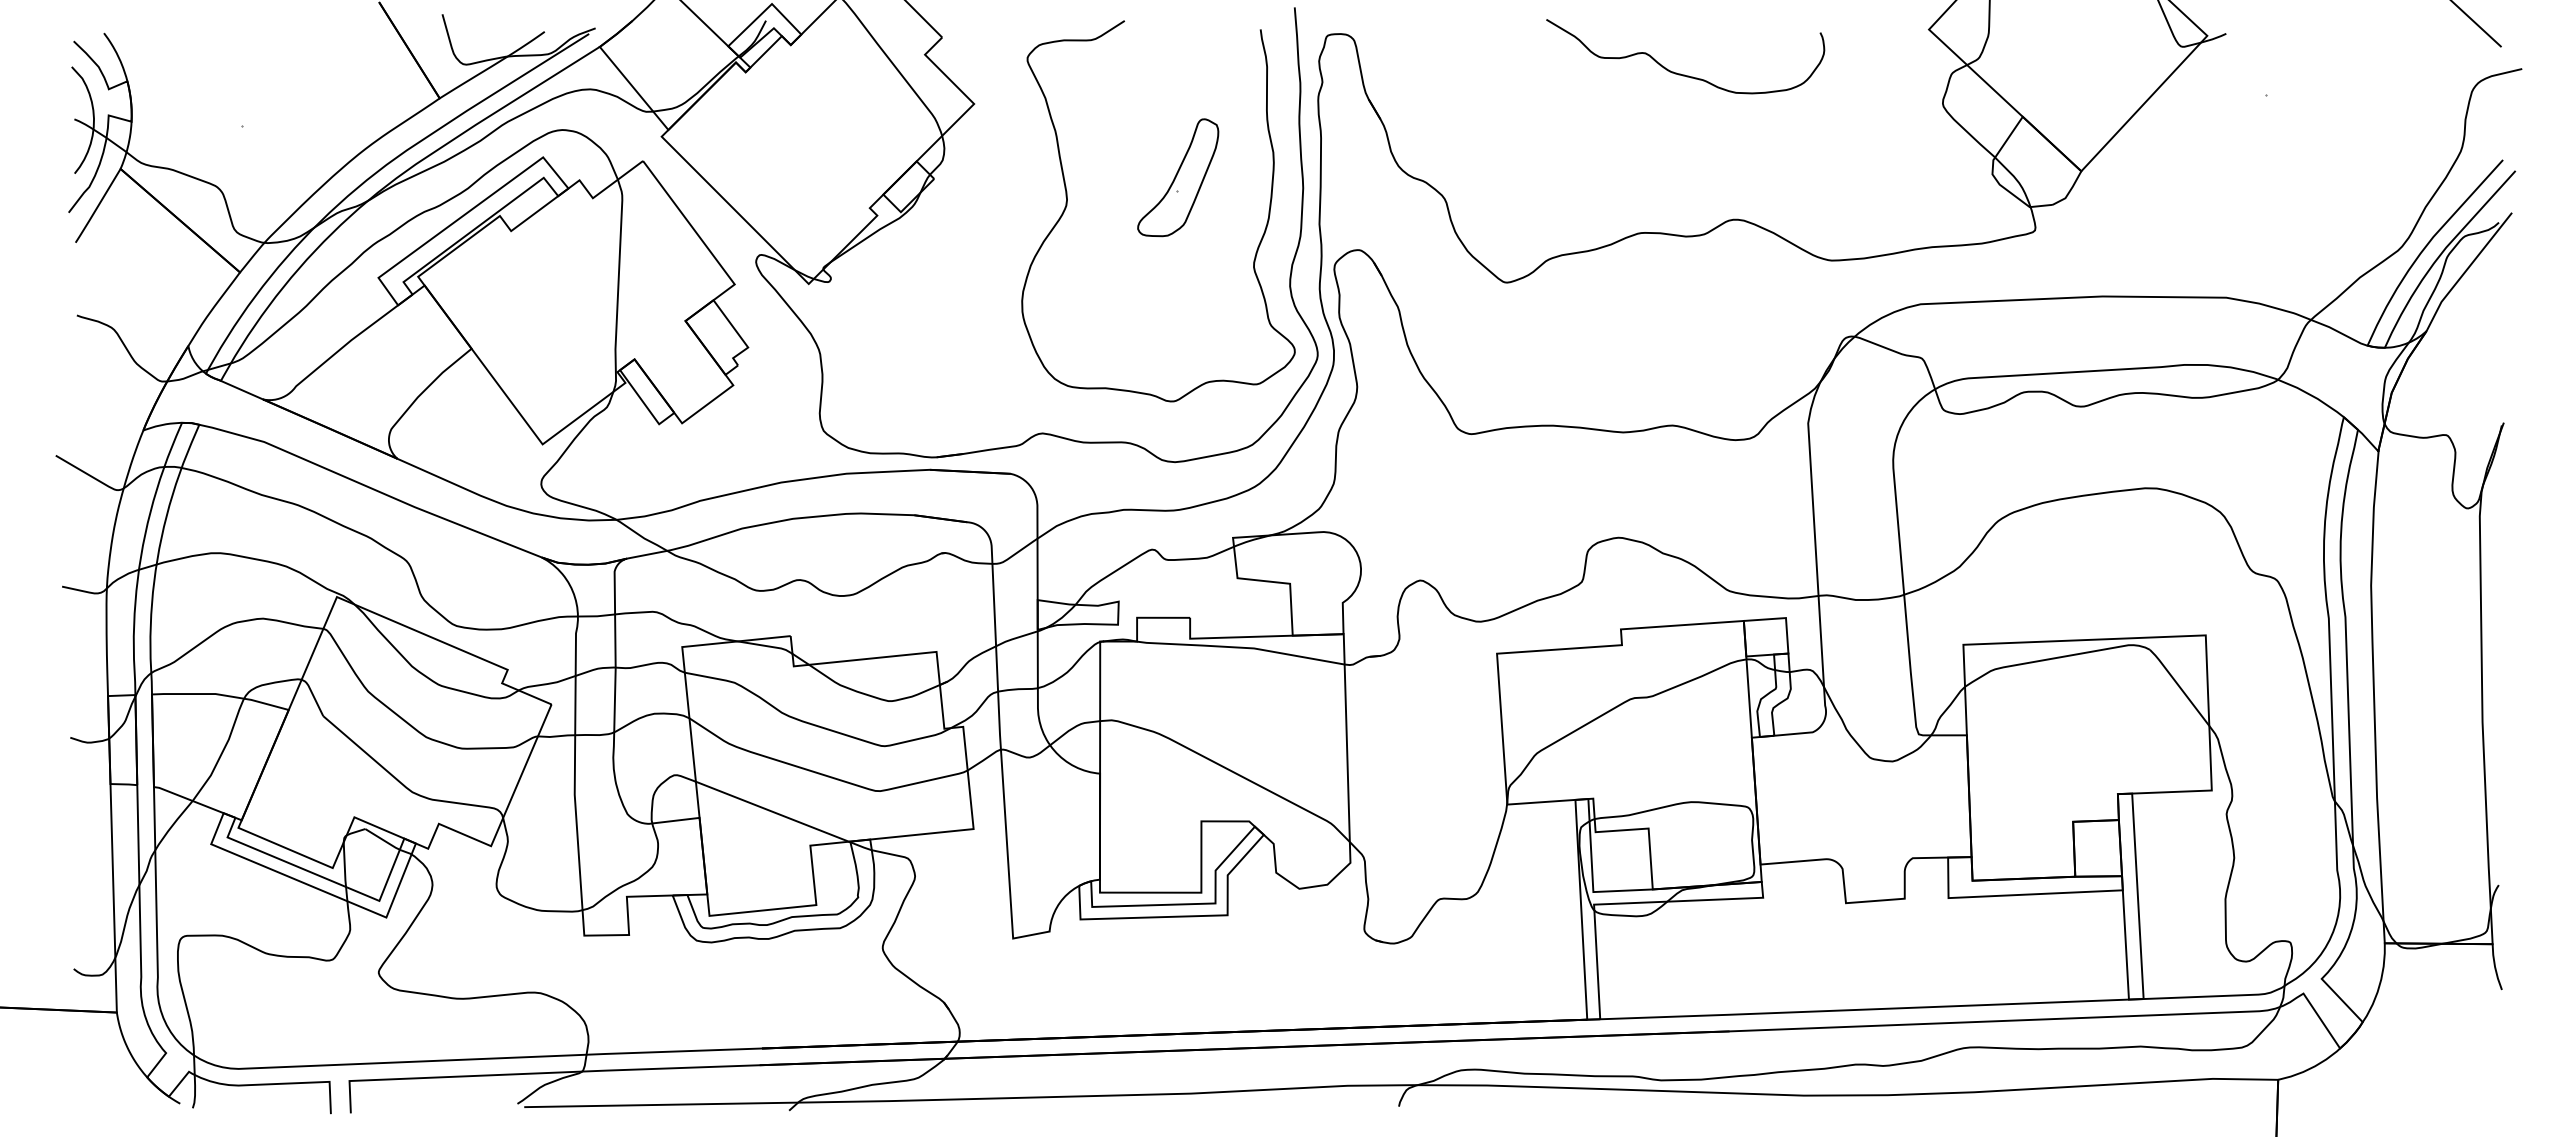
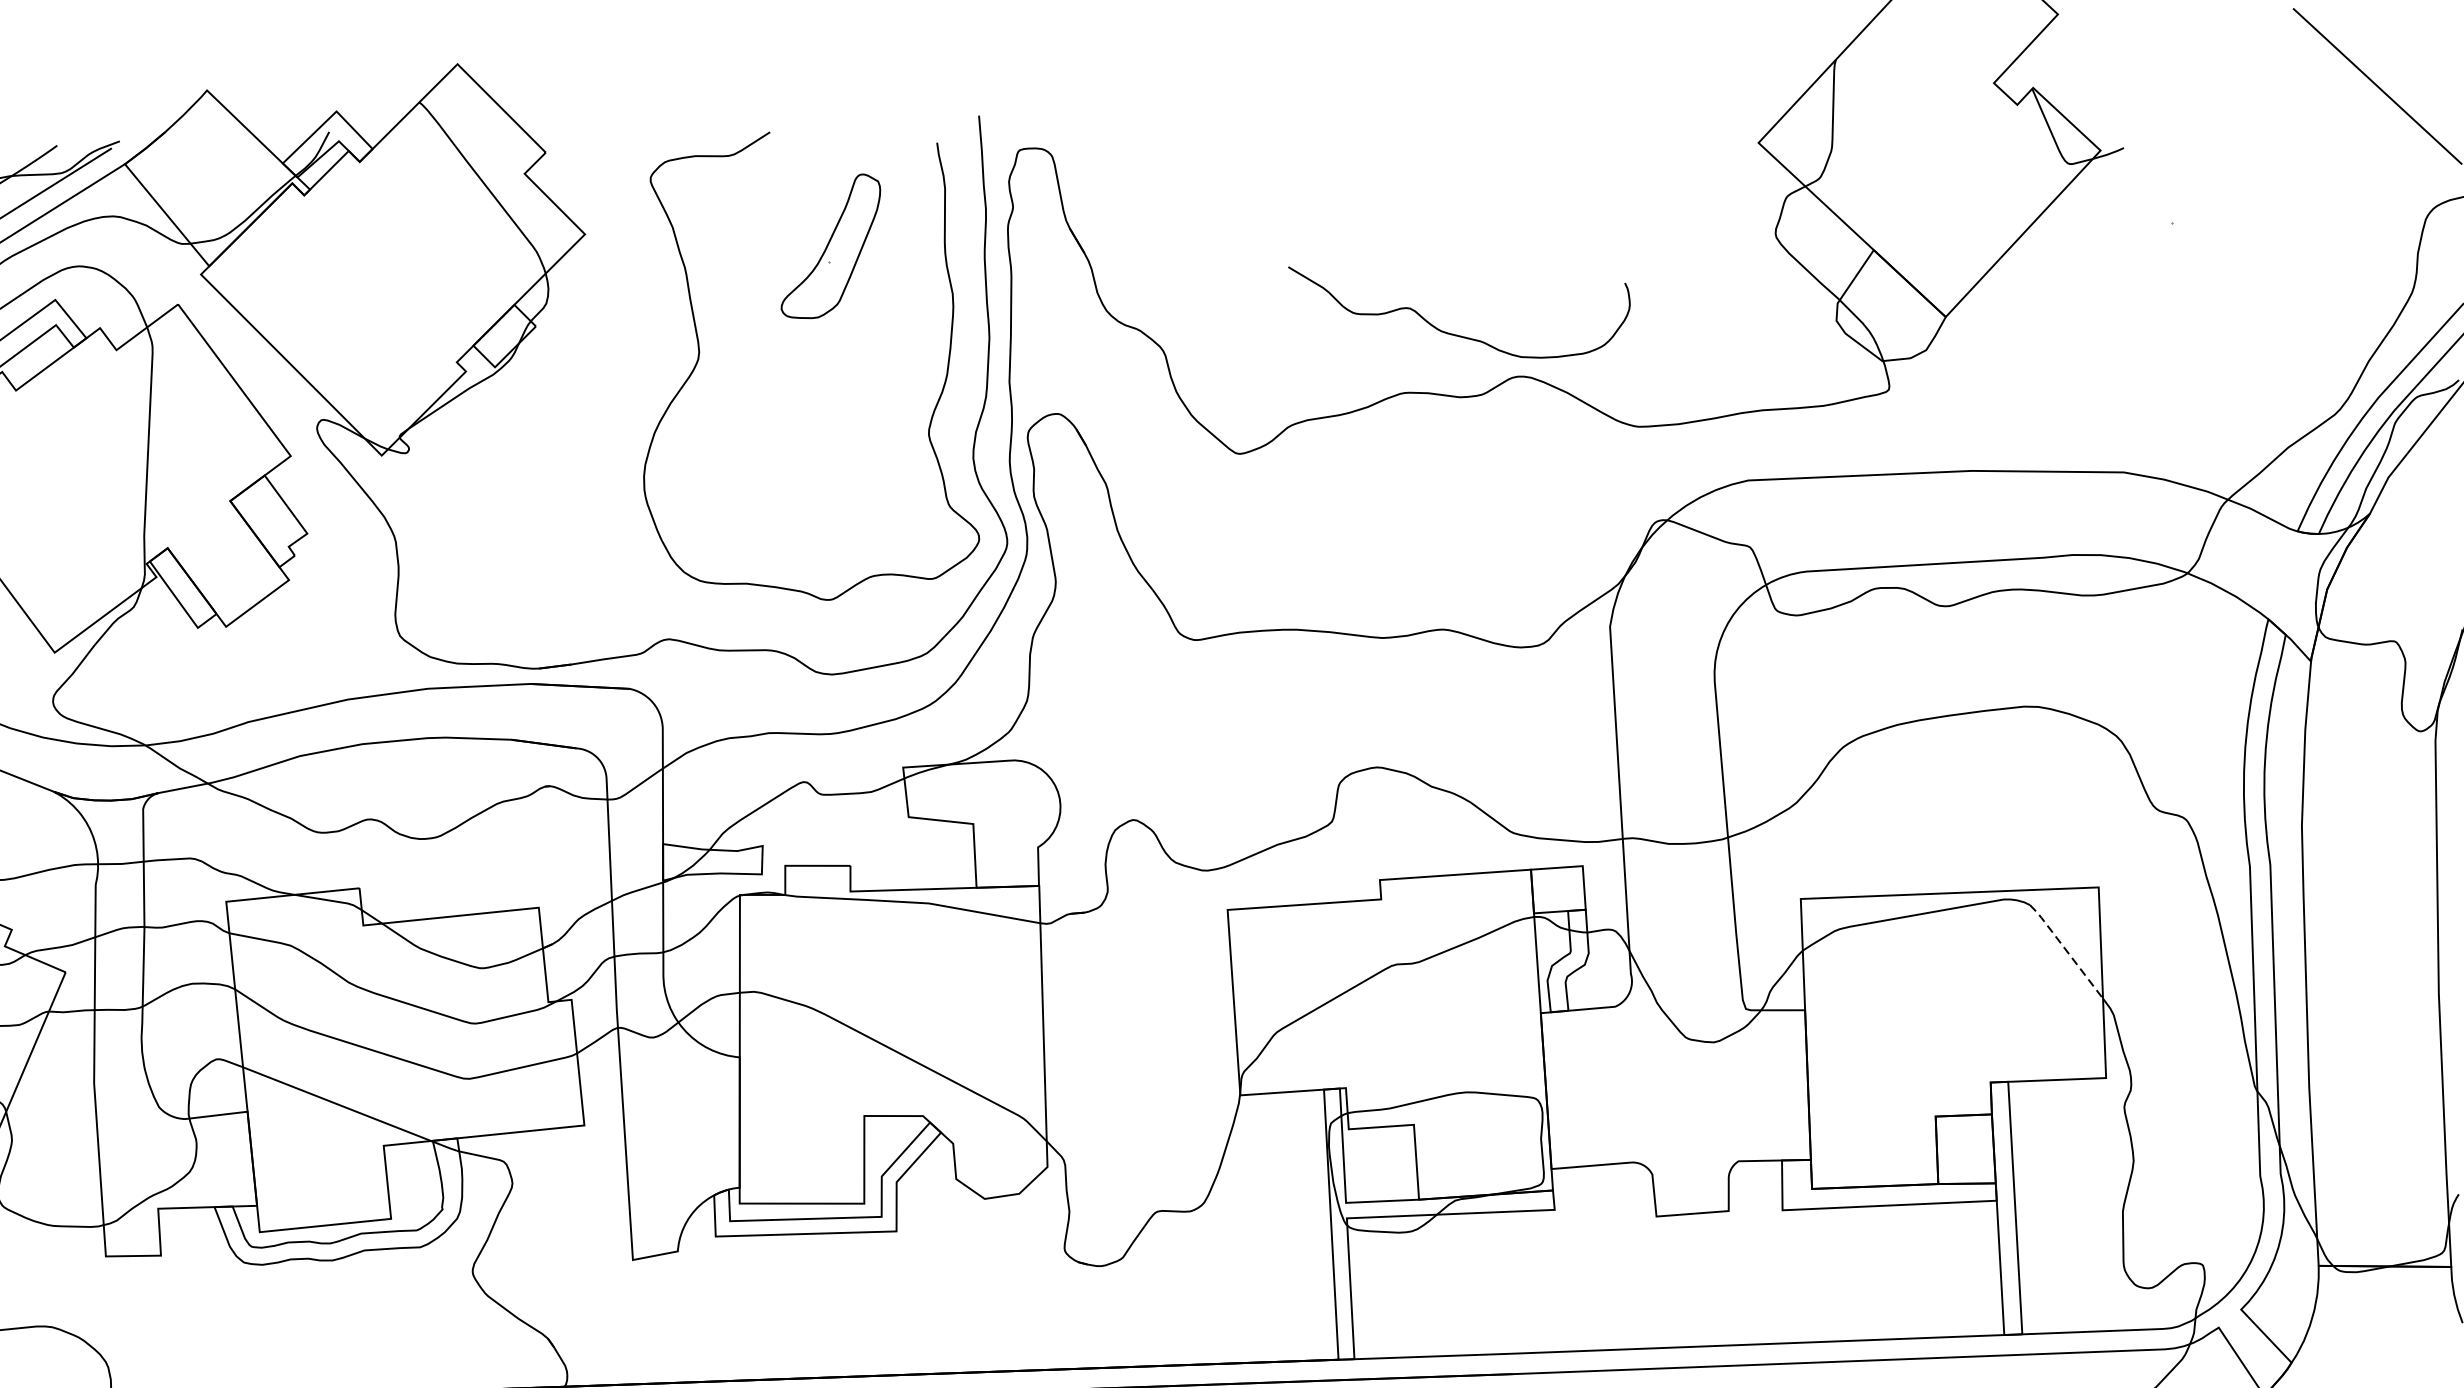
curve: (1680, 73) -> (1453, 333), moved
part: (1178, 177) -> (831, 246), moved
line: (2179, 686) -> (2066, 950), solid -> dashed

